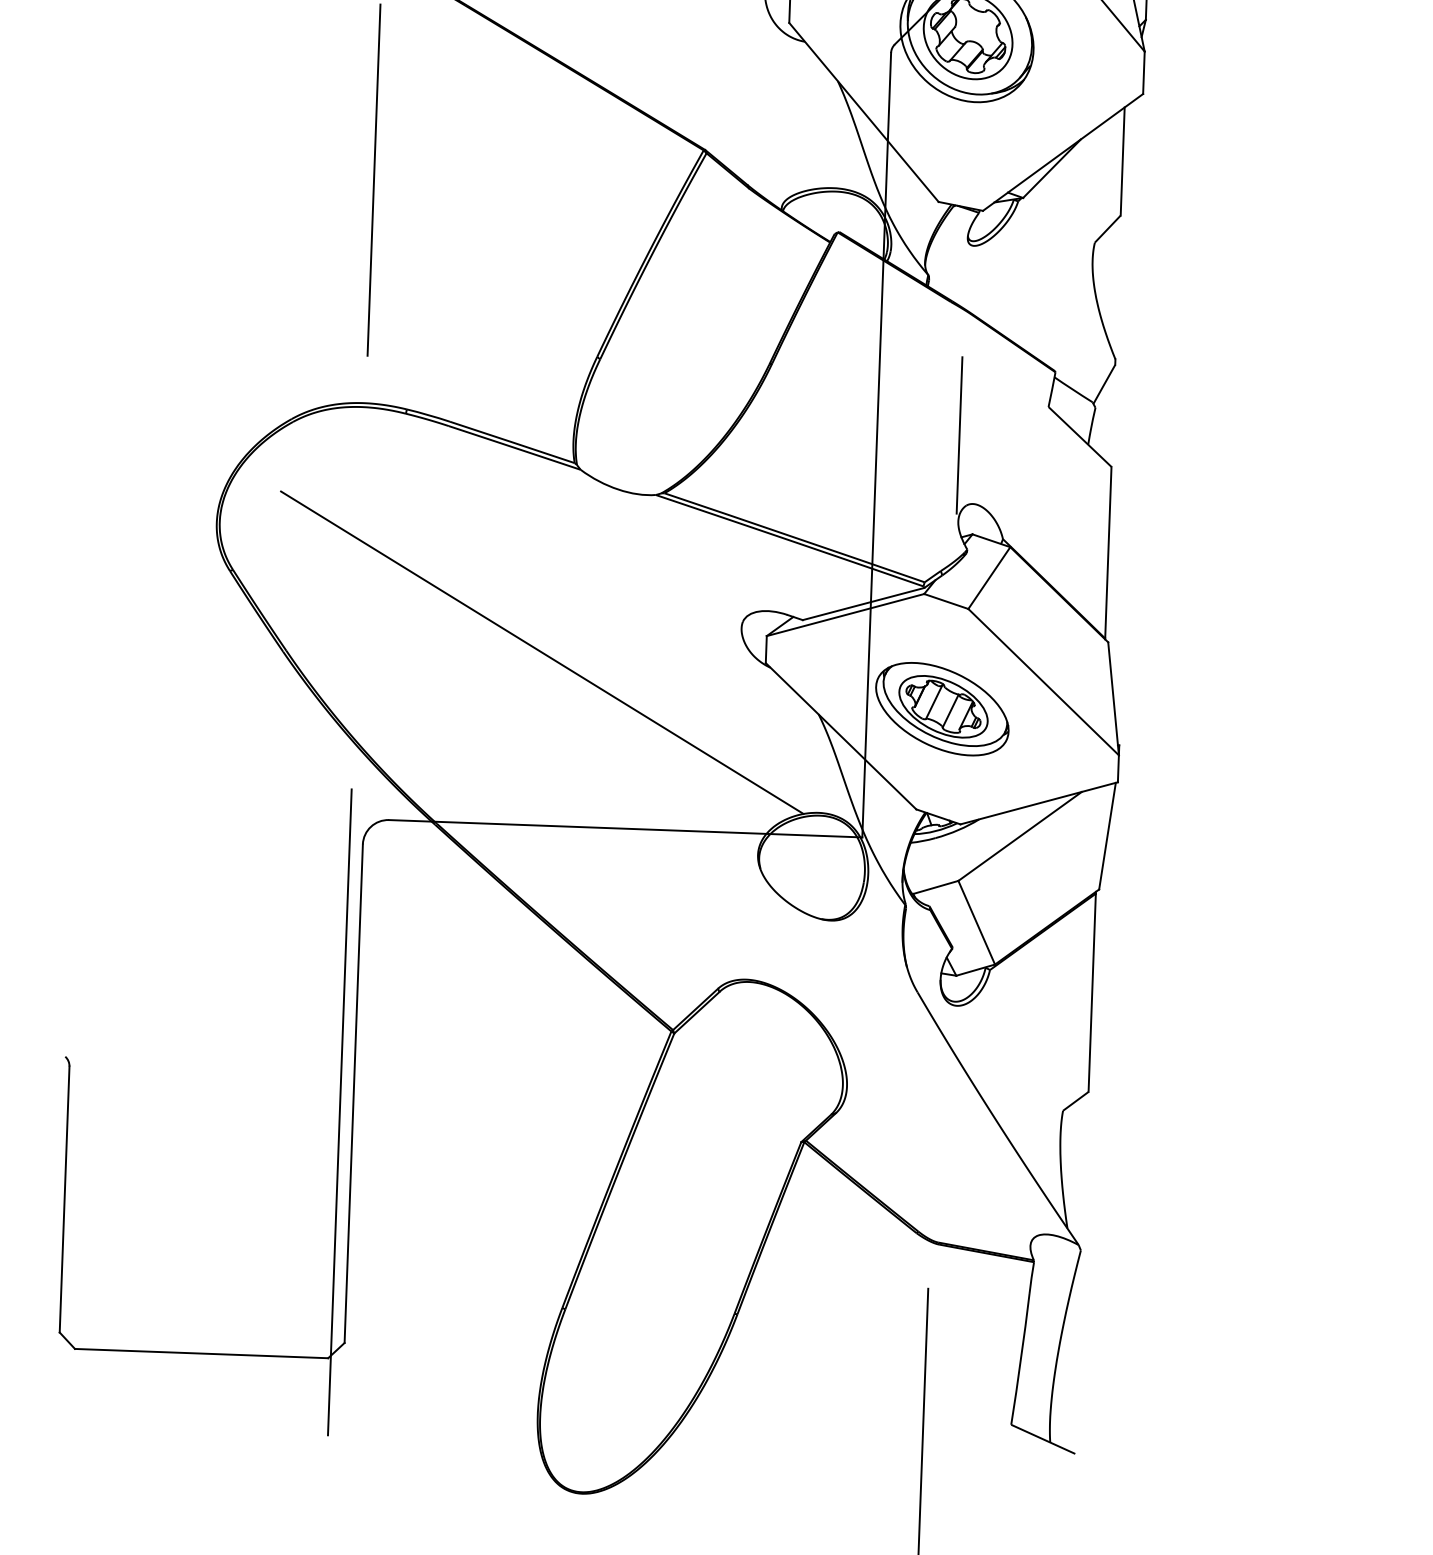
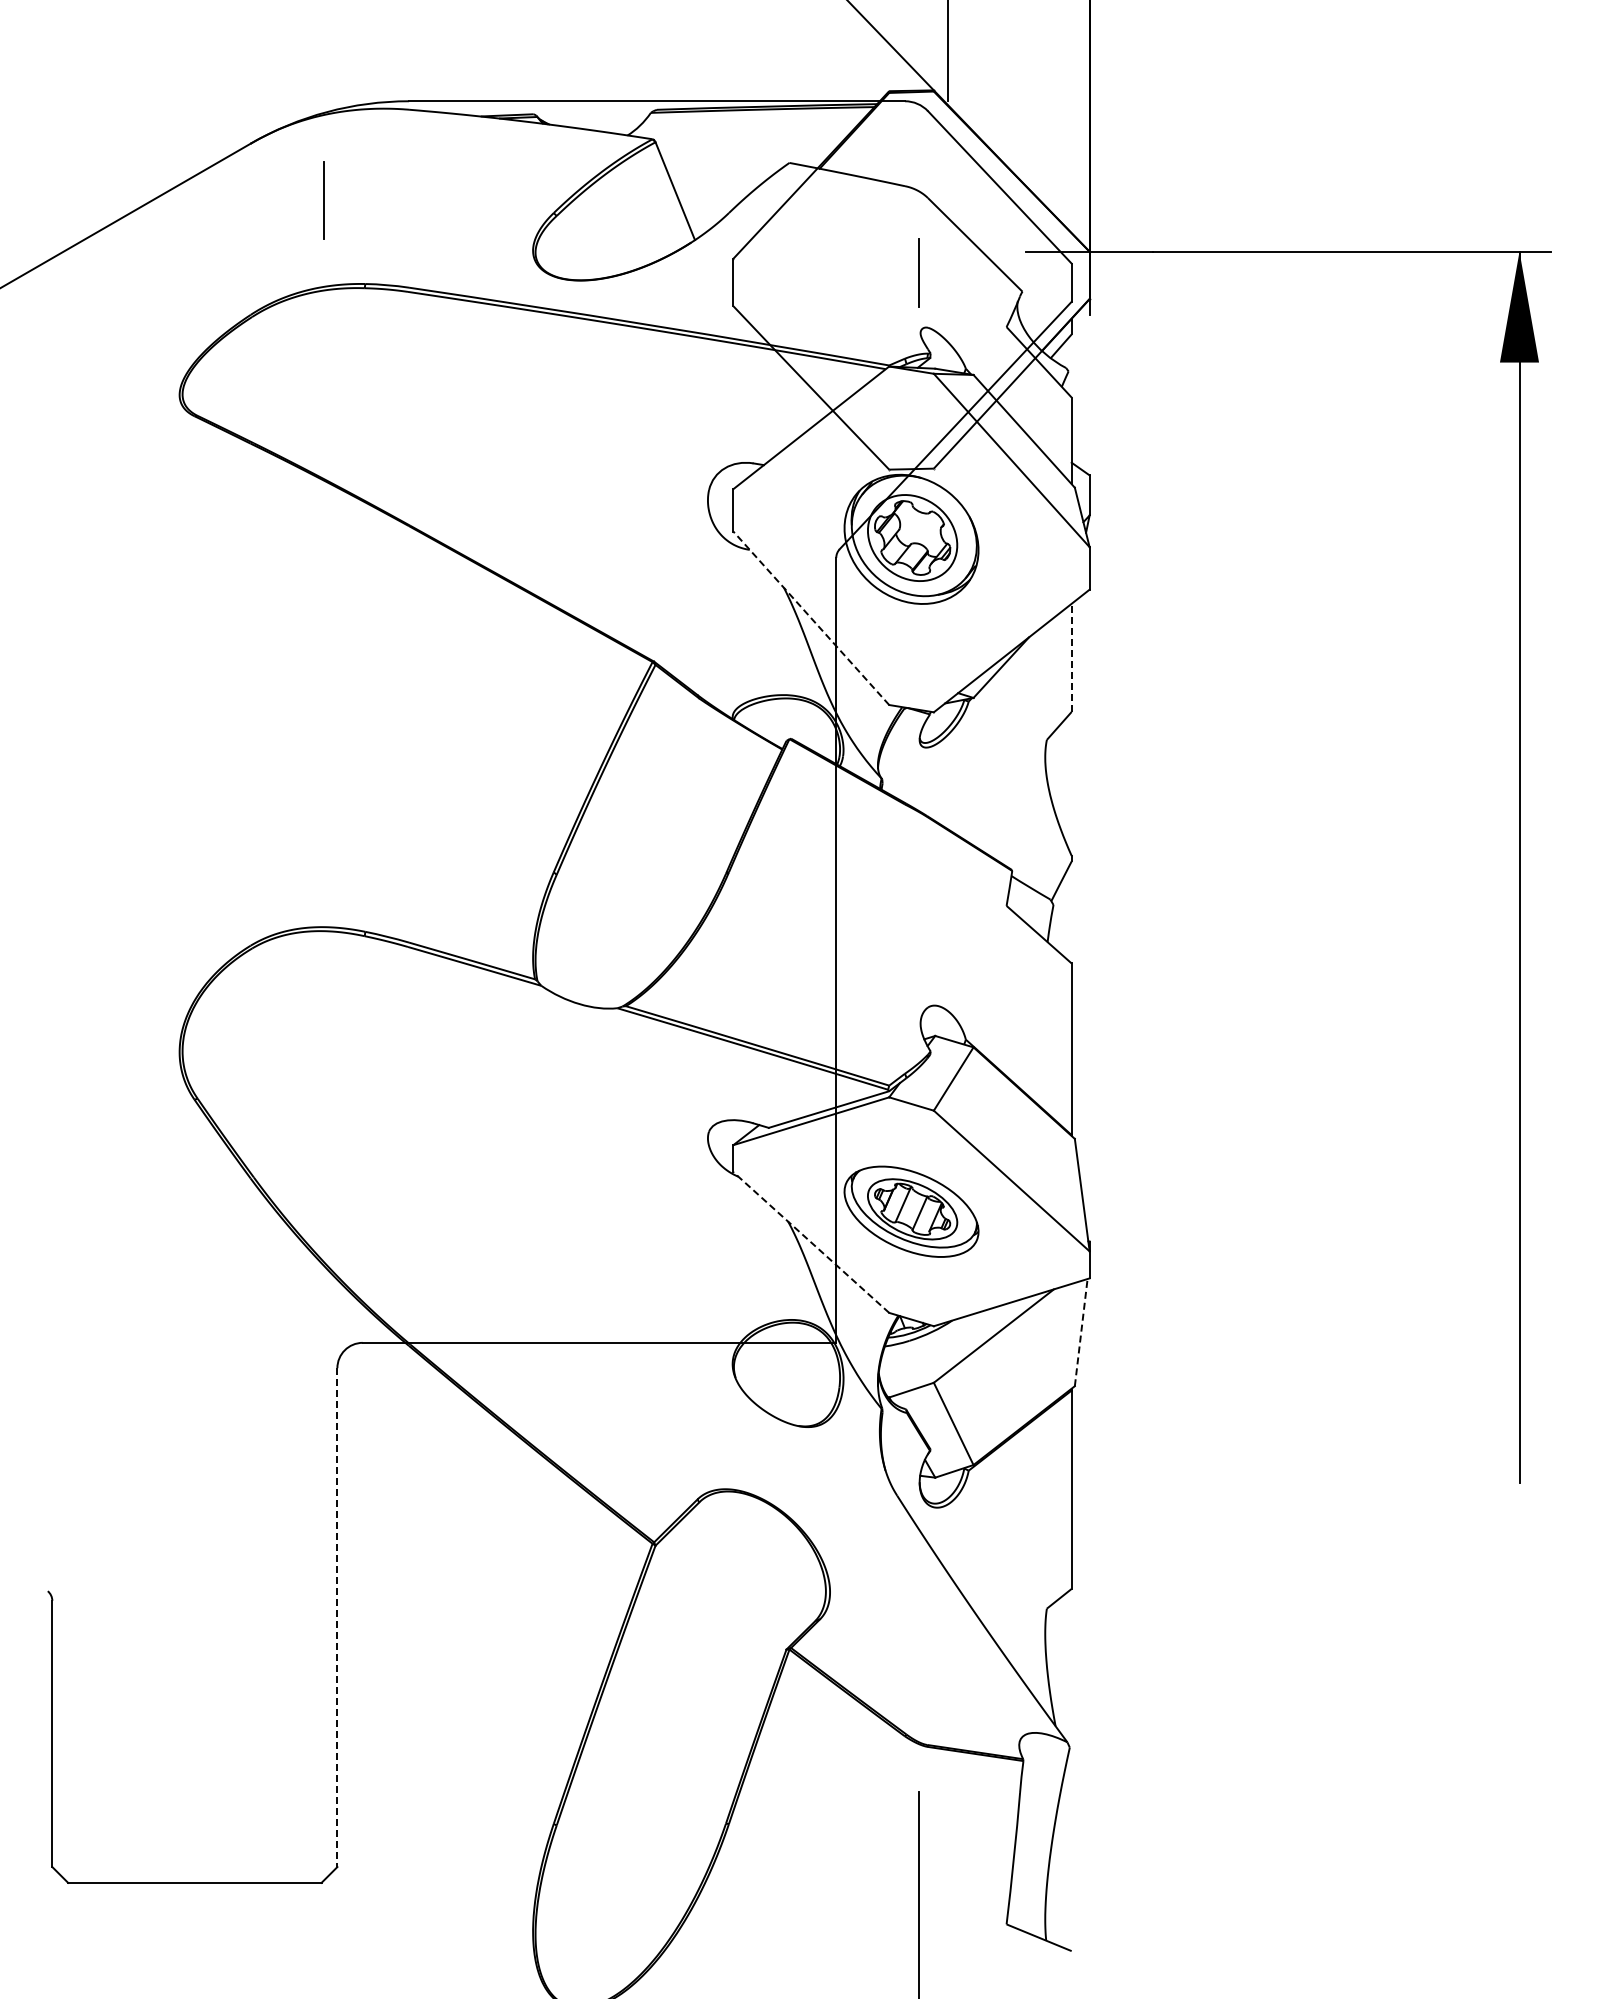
line: (864, 112) -> (811, 618), solid -> dashed
line: (1122, 161) -> (1071, 657), solid -> dashed
line: (374, 179) -> (324, 703), removed
line: (959, 435) -> (918, 937), removed
line: (542, 652) -> (509, 1169), removed
line: (841, 736) -> (811, 1242), solid -> dashed
line: (1107, 836) -> (1081, 1332), solid -> dashed
line: (353, 1094) -> (337, 1618), solid -> dashed
line: (340, 1112) -> (324, 1636), removed

